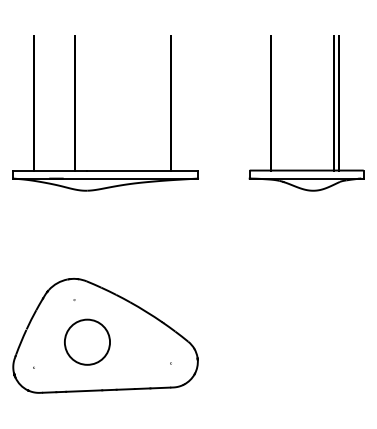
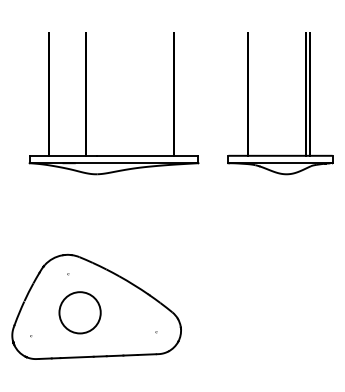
part: (75, 113) -> (86, 103), moved

